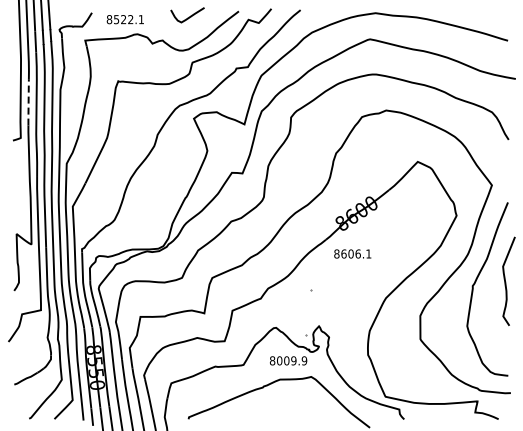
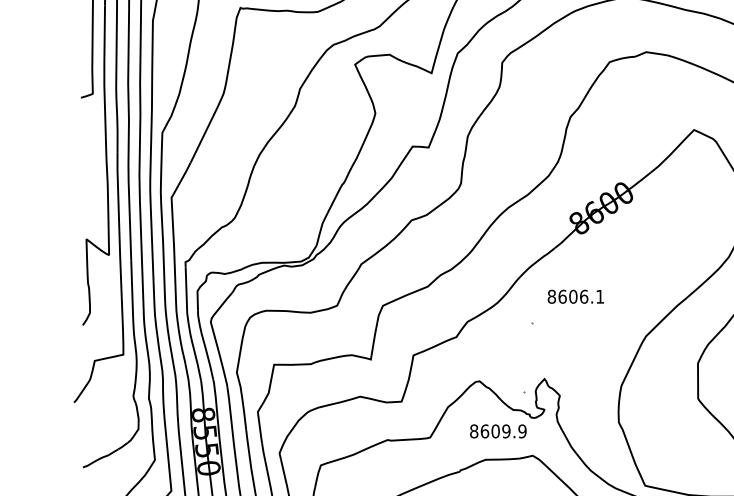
line: (28, 103) -> (104, 41), dashed -> solid
text: (352, 253) -> (575, 296), moved
text: (279, 360) -> (484, 430), 8009.9 -> 8609.9

